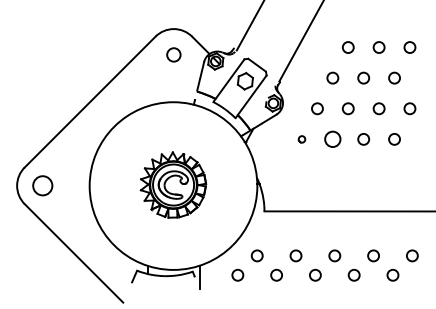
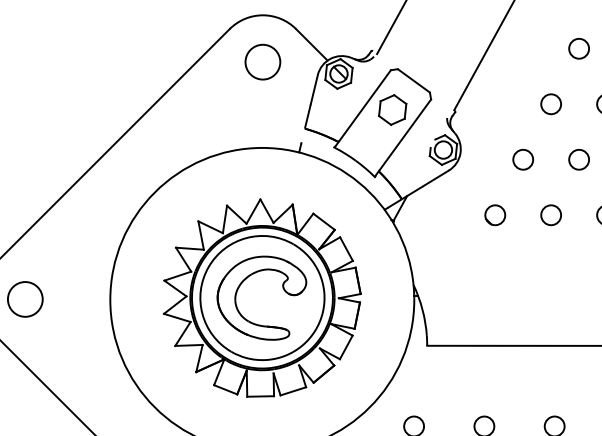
circle: (173, 54) -> (262, 61), size x1.43
part: (301, 139) -> (494, 215), size x1.67
circle: (332, 139) -> (550, 215), size x0.71
part: (173, 184) -> (262, 297), size x1.67

